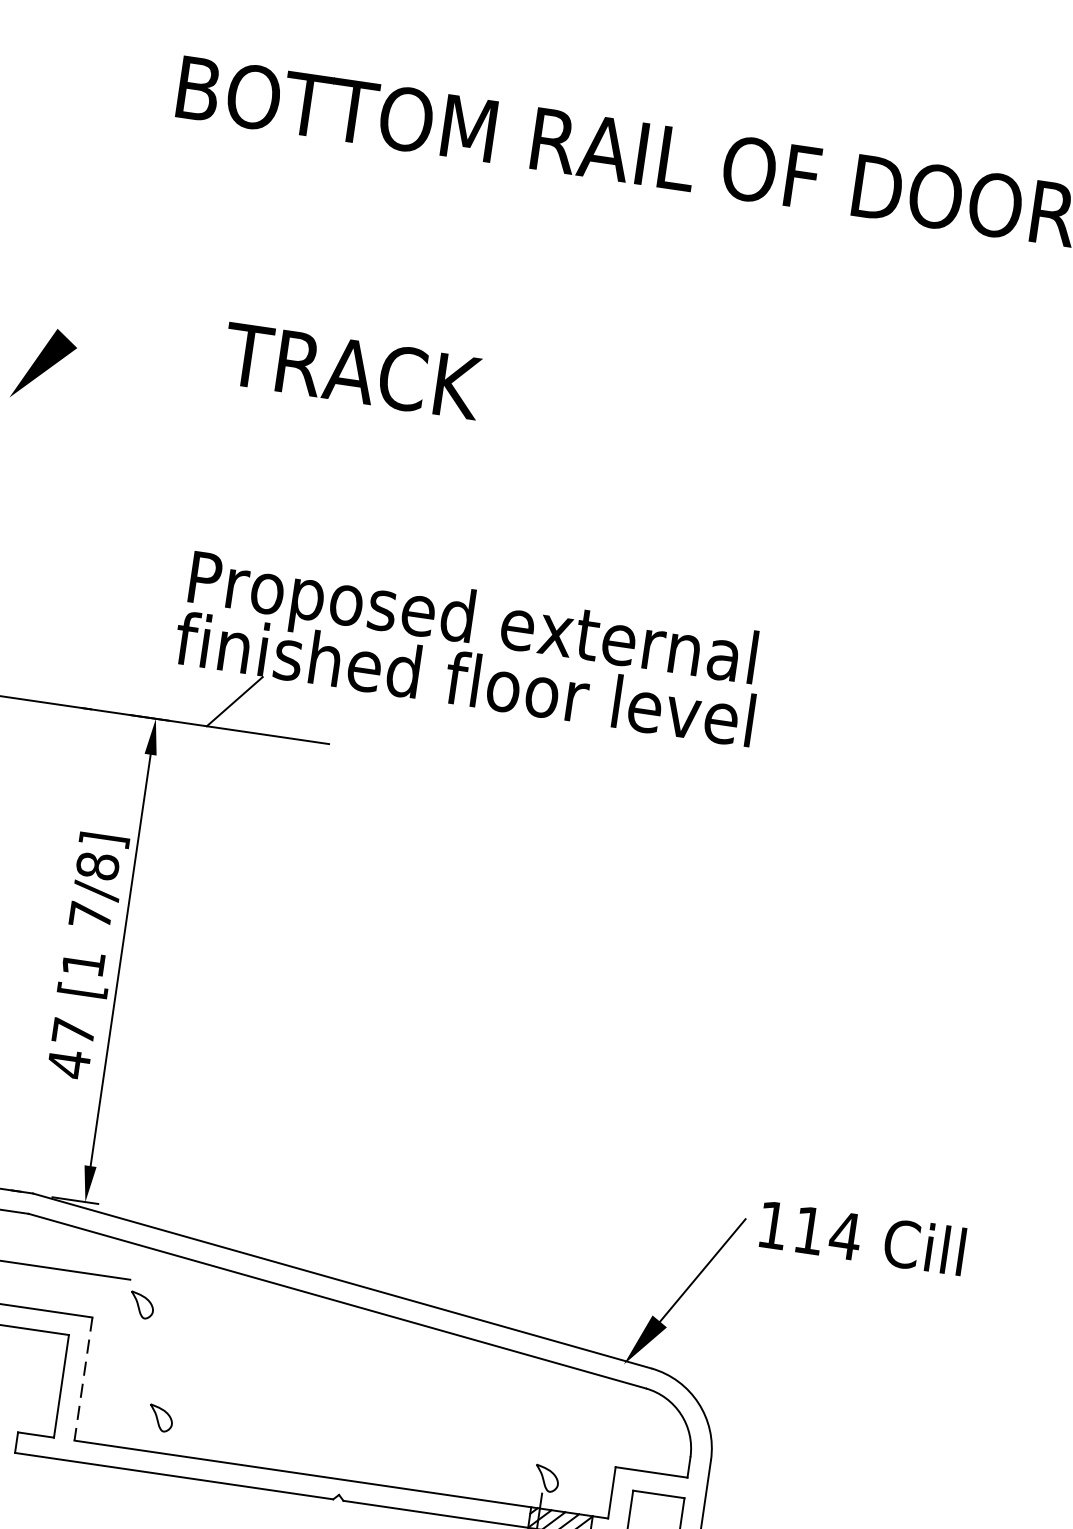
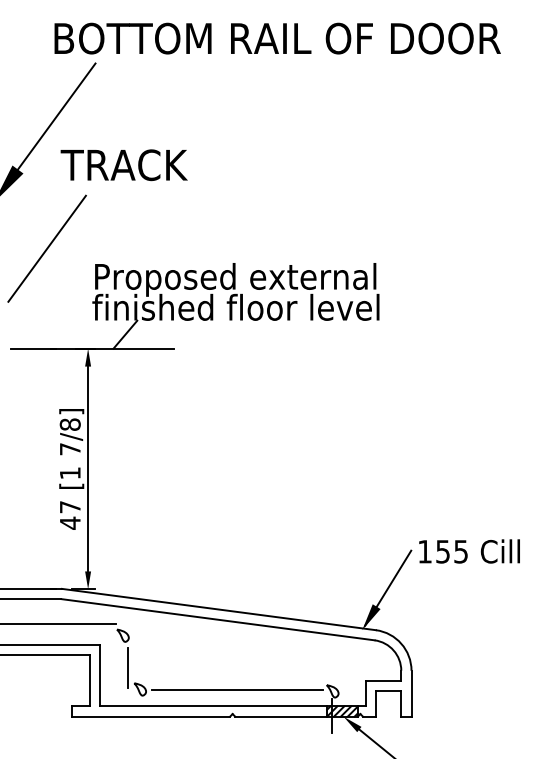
line: (160, 243) -> (56, 116), added
text: (350, 371) -> (123, 165), moved
line: (101, 505) -> (46, 248), added
text: (828, 1232) -> (452, 551), 114 -> 155
line: (143, 1370) -> (128, 667), added
line: (82, 1378) -> (99, 675), dashed -> solid
line: (355, 1449) -> (237, 690), added

